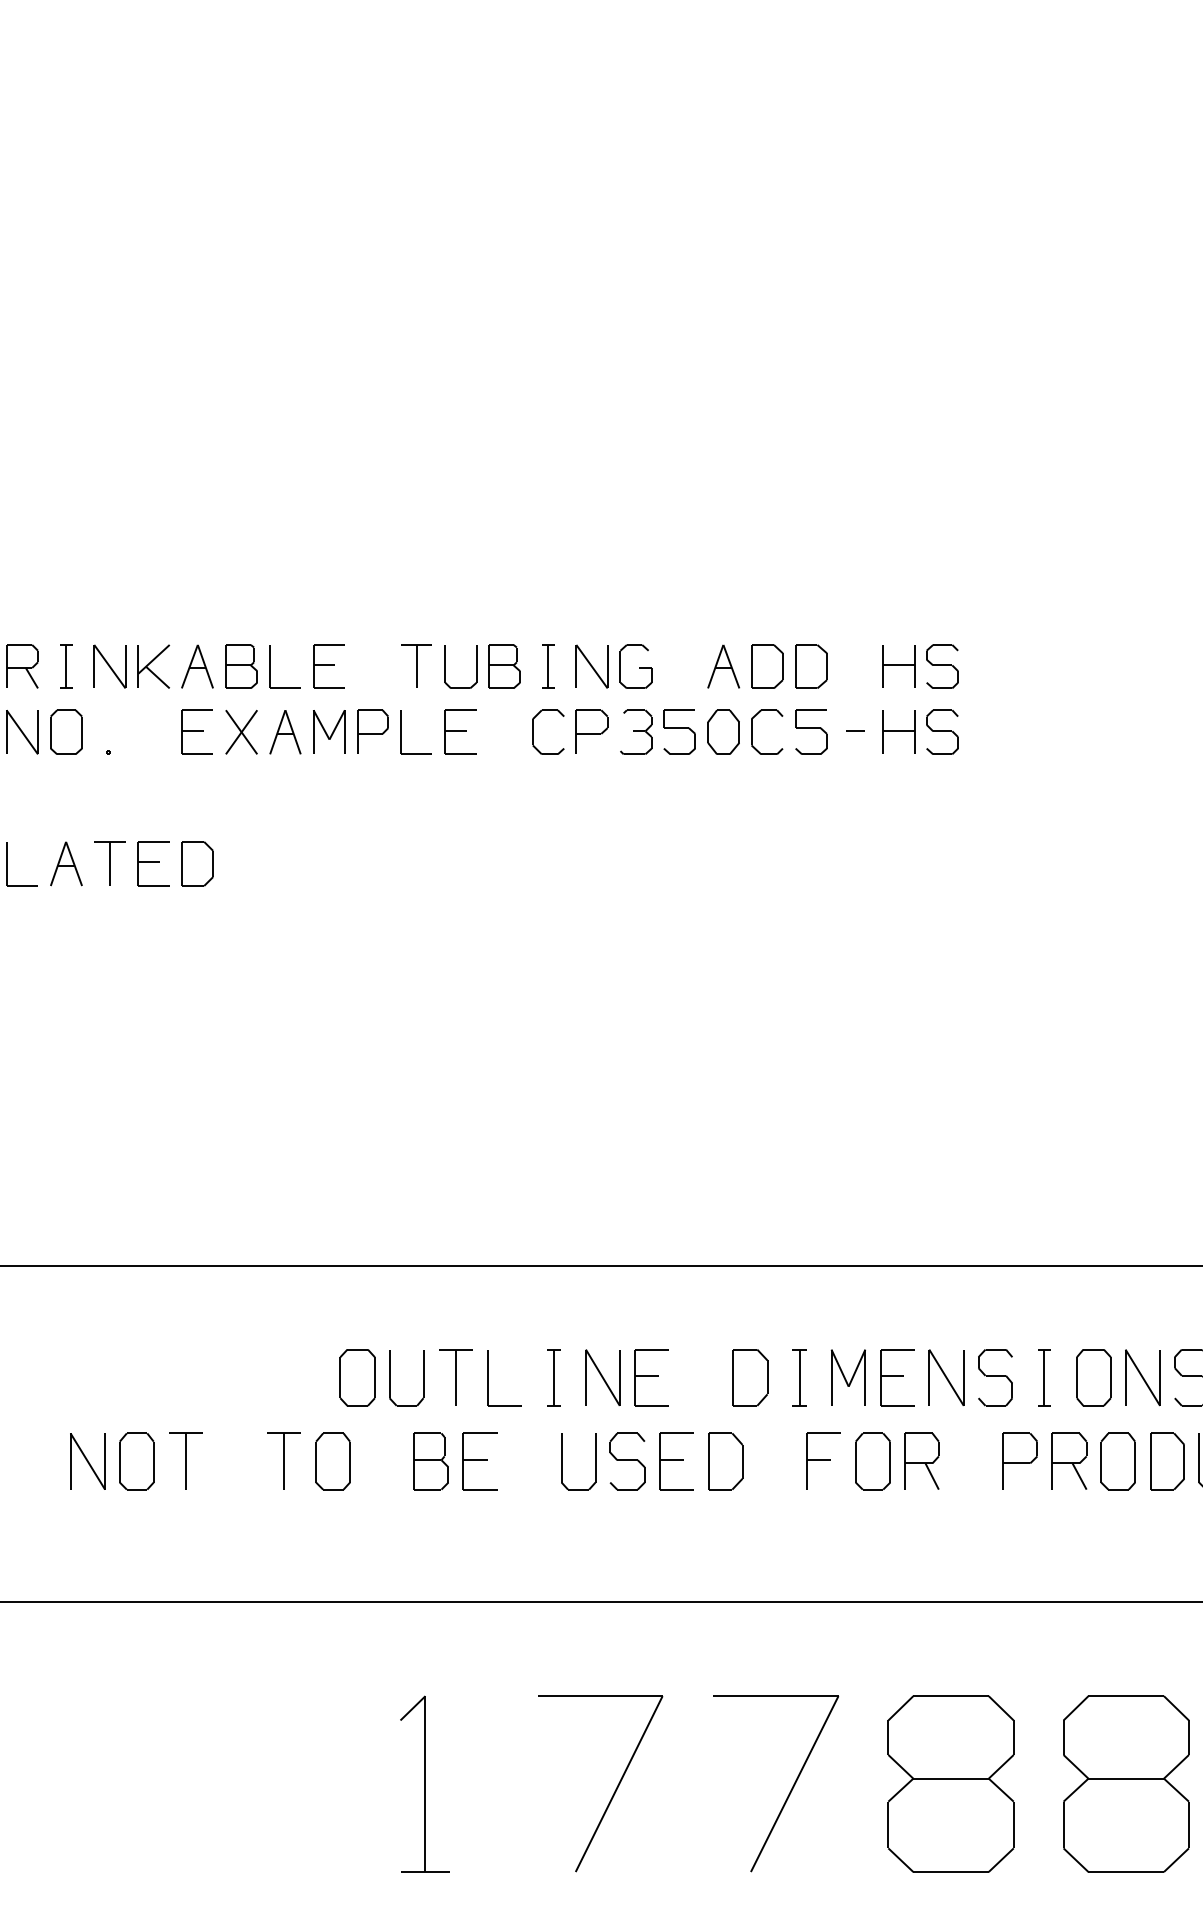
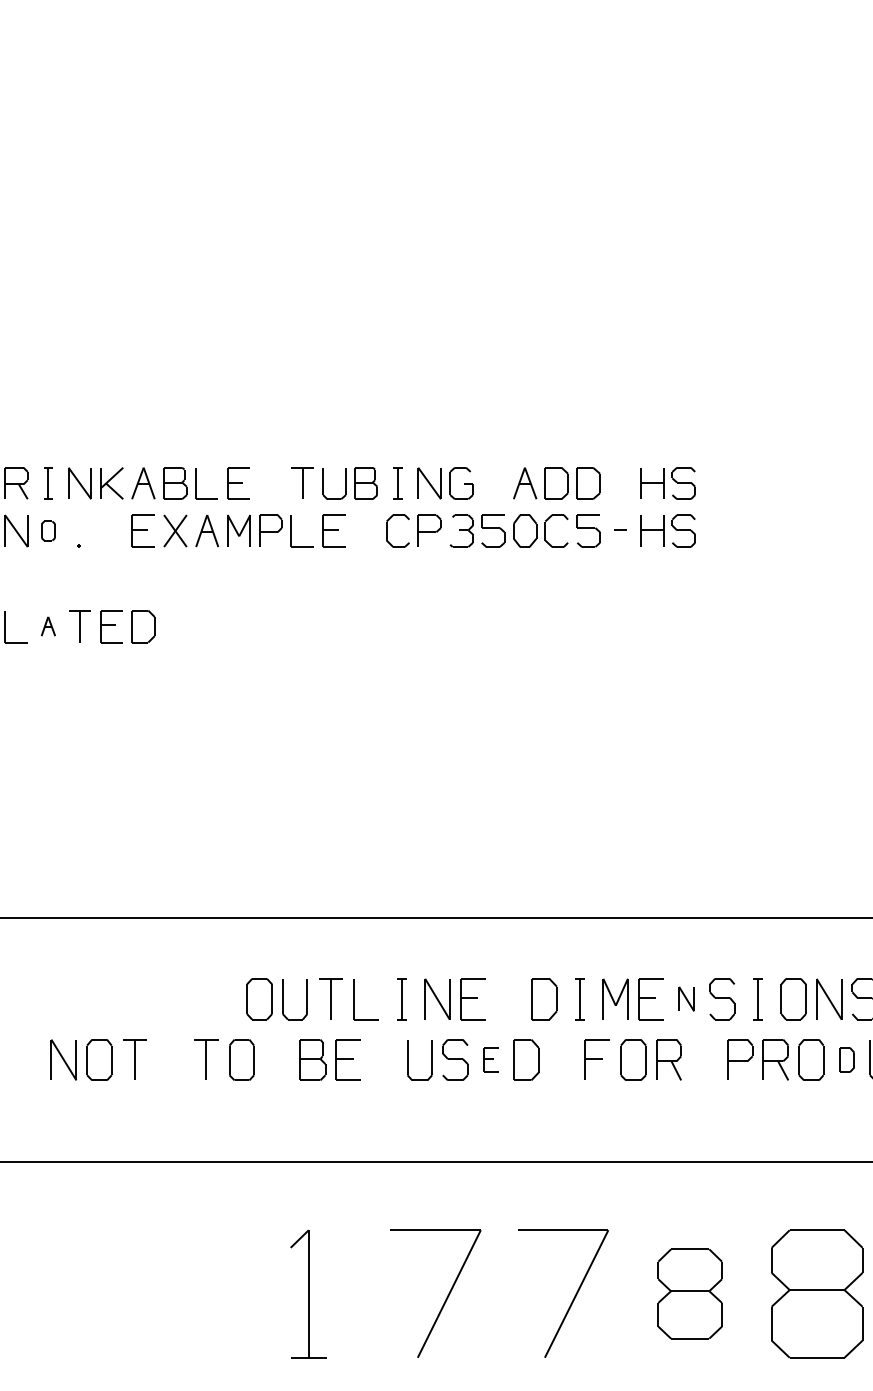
part: (66, 731) -> (48, 530), size x0.6
part: (66, 863) -> (48, 626), size x0.6
part: (946, 1376) -> (686, 998), size x0.6
part: (675, 1460) -> (490, 1059), size x0.6
part: (1166, 1460) -> (846, 1059), size x0.6
part: (951, 1783) -> (690, 1293), size x0.7

